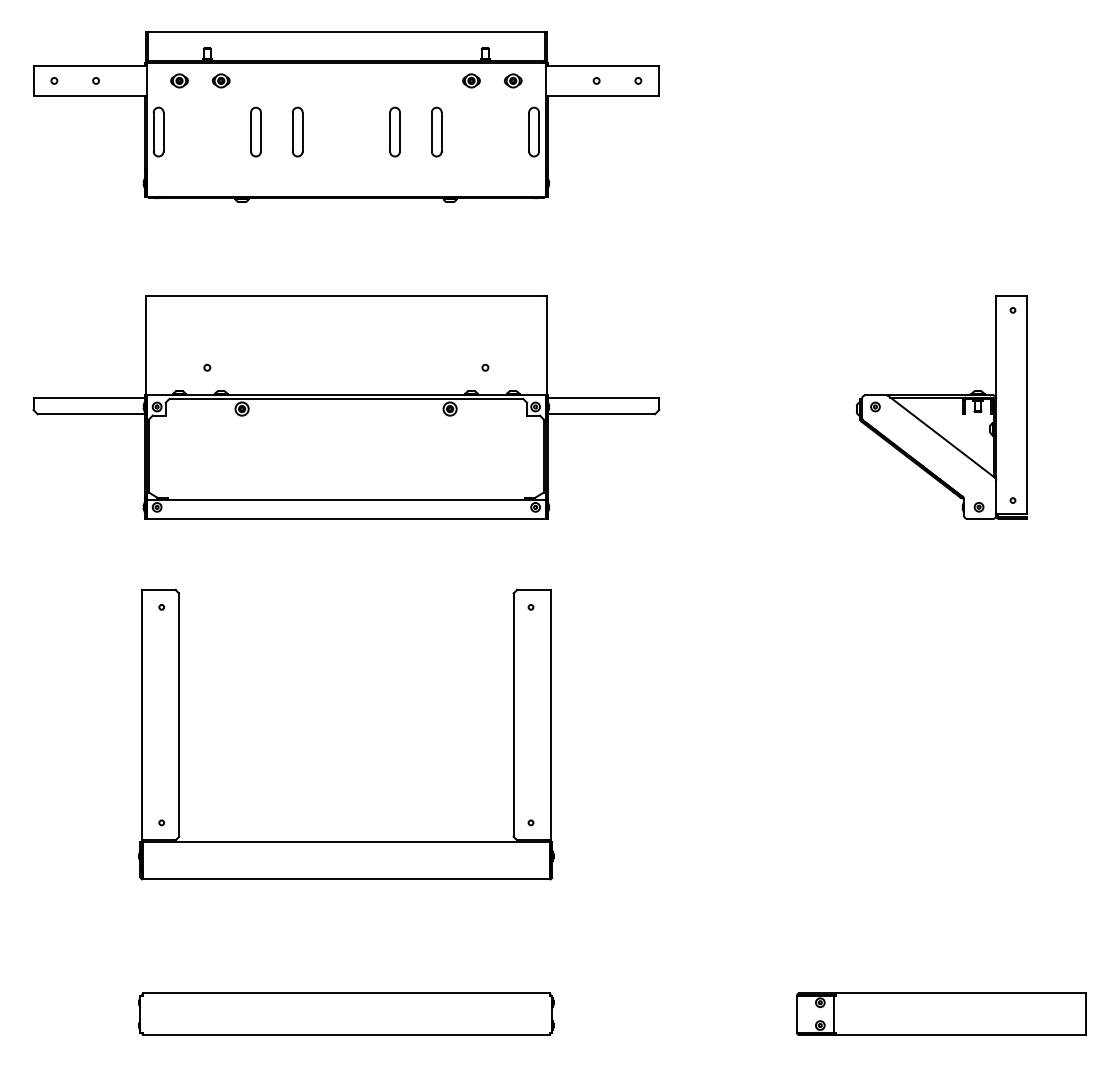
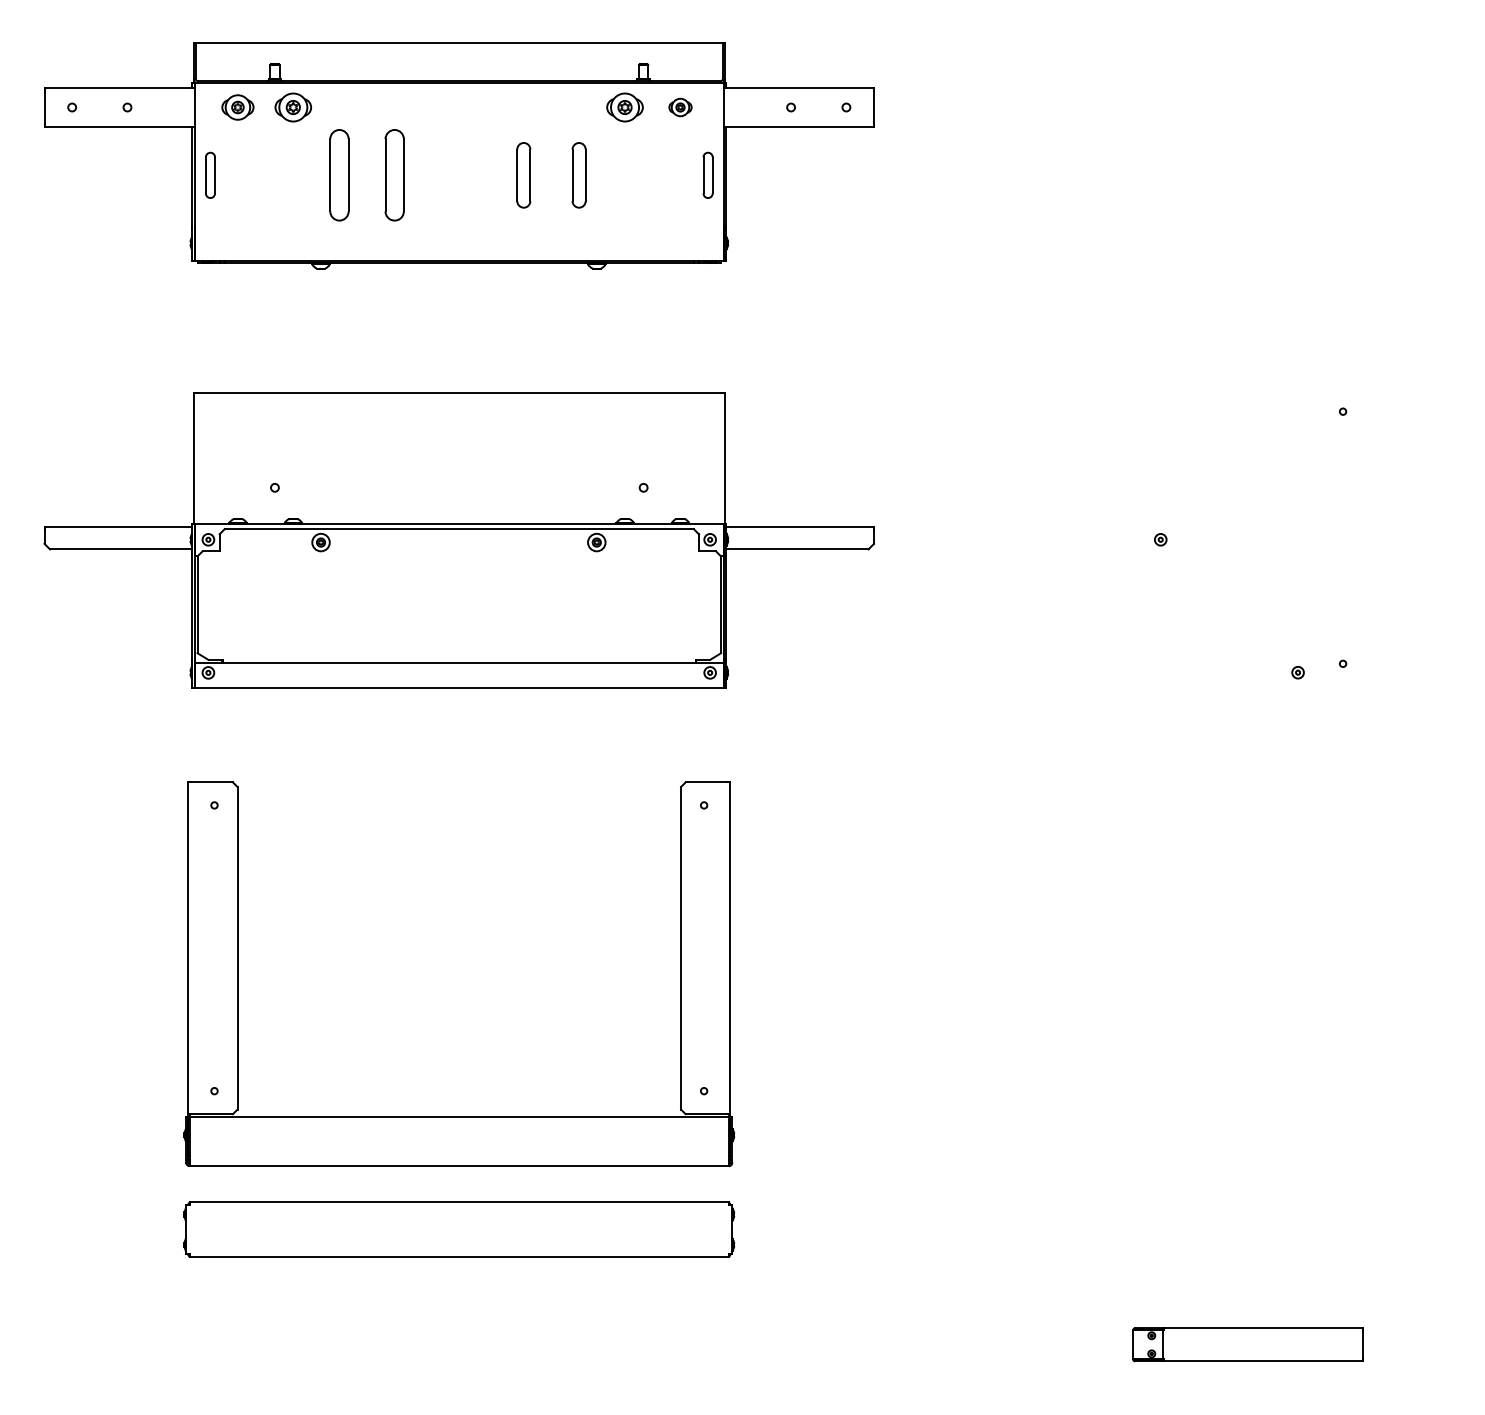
part: (179, 80) -> (238, 107), size x1.4
part: (221, 80) -> (293, 107), size x1.6
part: (471, 80) -> (625, 107), size x1.6
part: (158, 132) -> (210, 175), size x0.7
part: (256, 132) -> (339, 175), size x1.4
part: (297, 132) -> (394, 175), size x1.4
part: (533, 132) -> (707, 175), size x0.7
part: (941, 407) -> (1248, 540), removed
part: (346, 1013) -> (459, 1229), moved
part: (940, 1013) -> (1247, 1344), size x0.6

